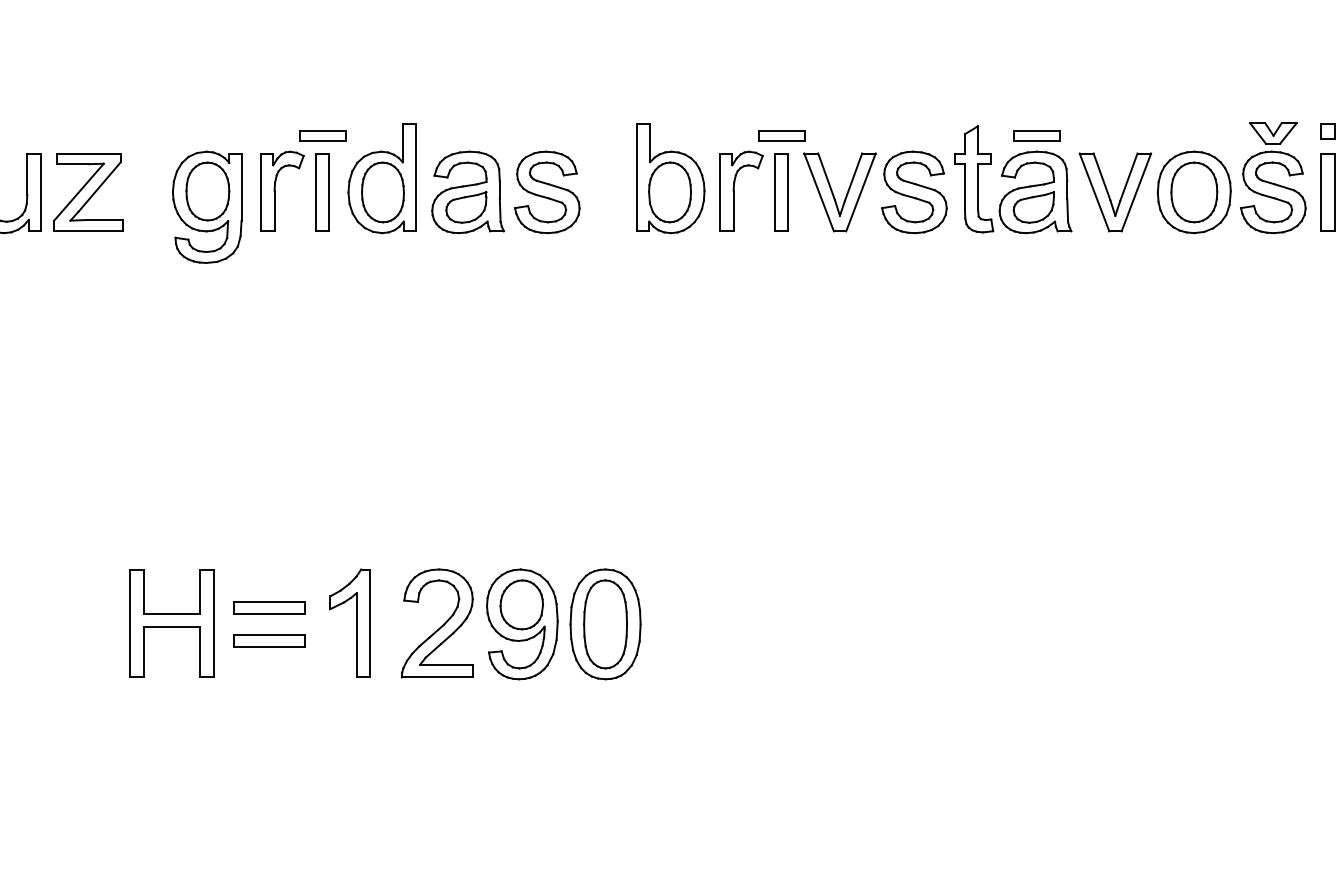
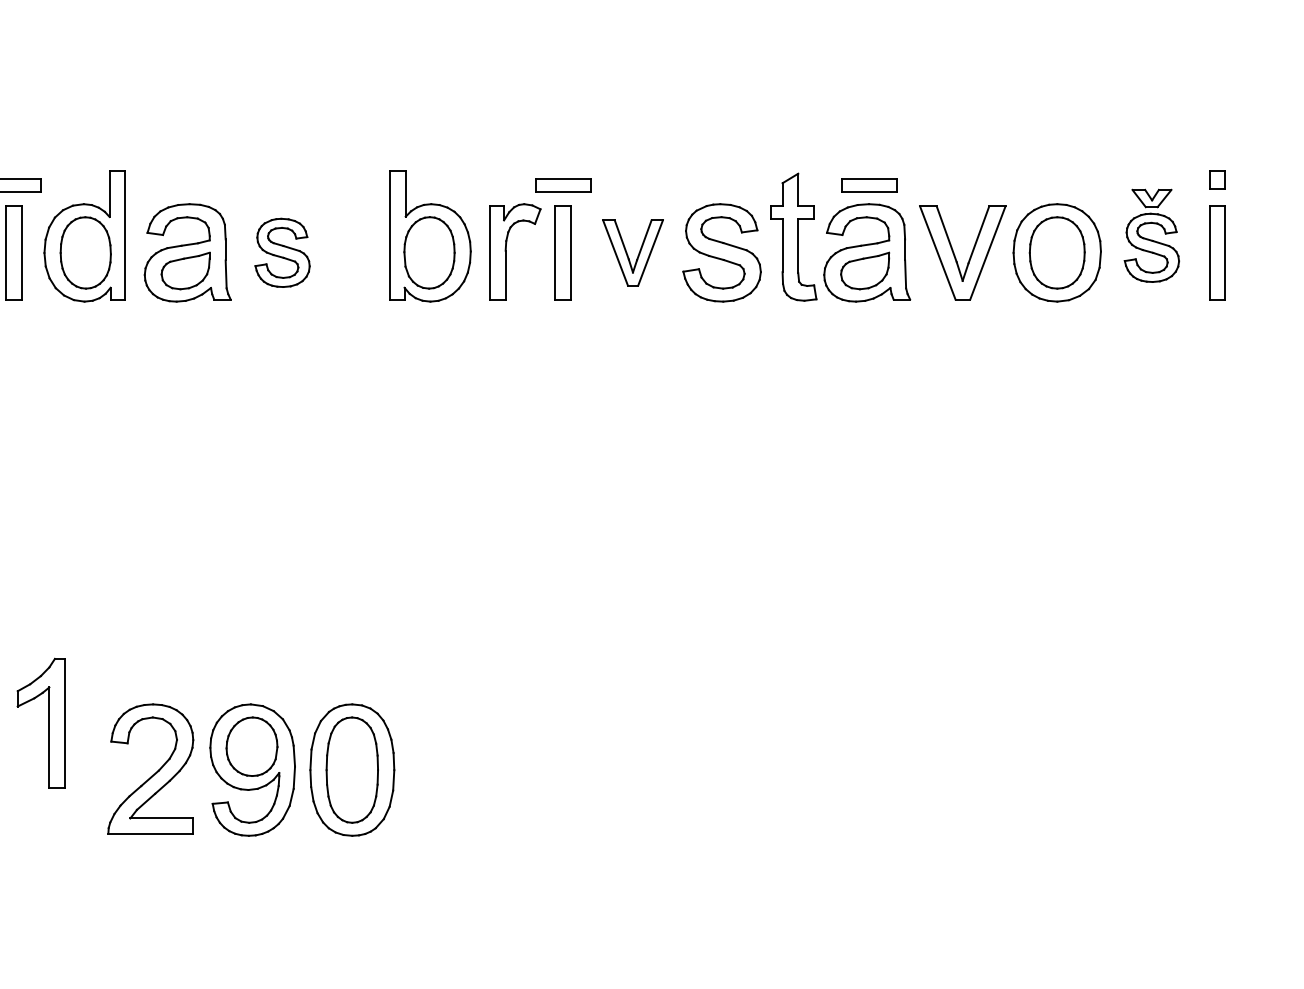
part: (1273, 178) -> (1152, 236), size x0.7
part: (547, 192) -> (282, 252), size x0.7
part: (839, 192) -> (632, 252), size x0.7
part: (356, 622) -> (49, 722), moved

